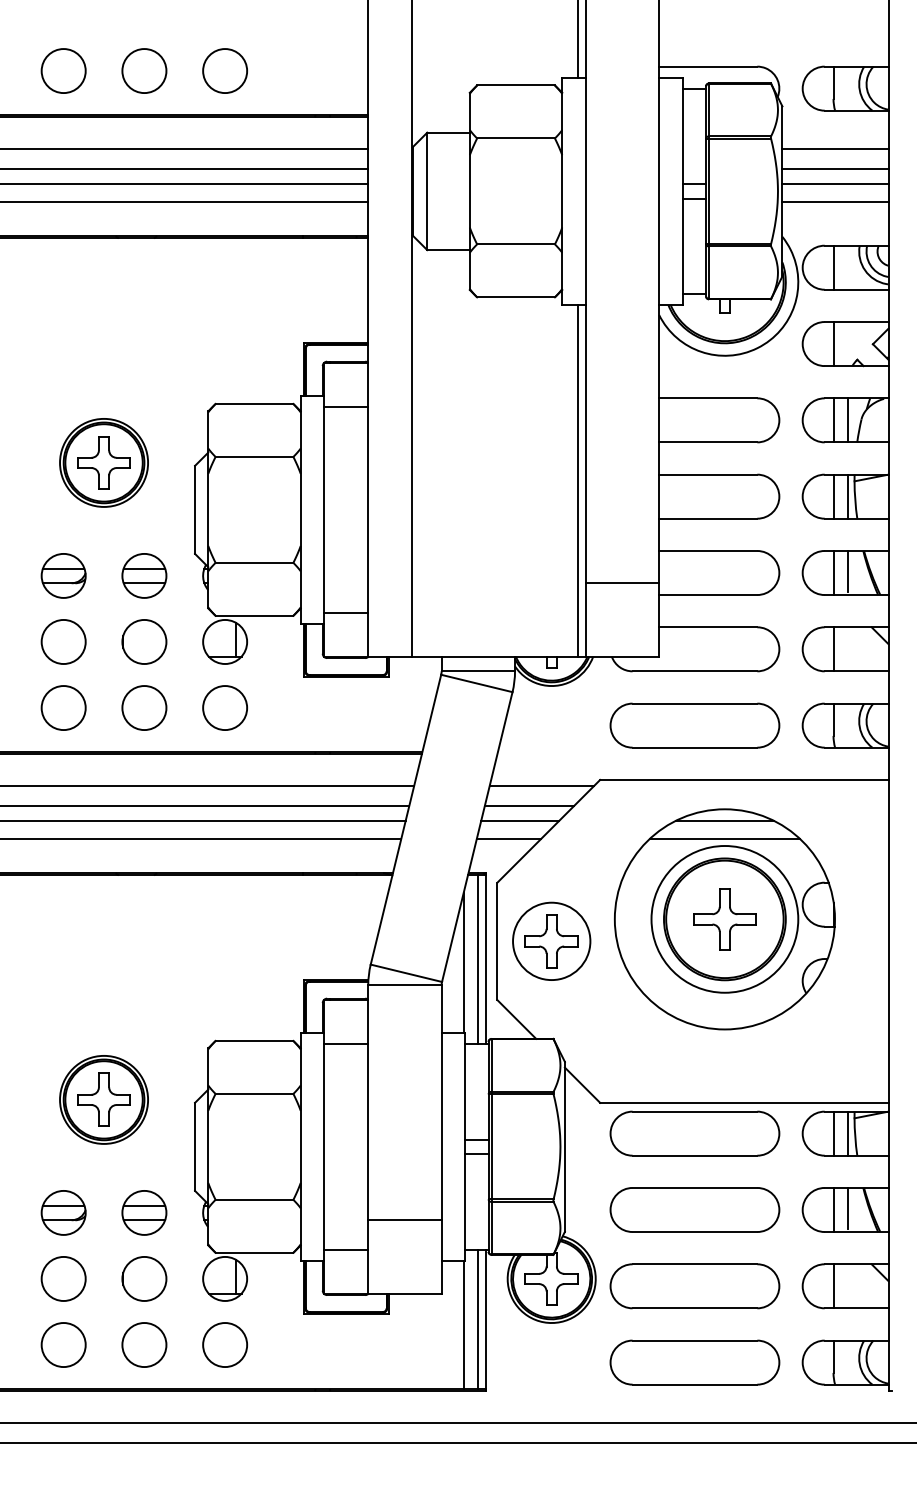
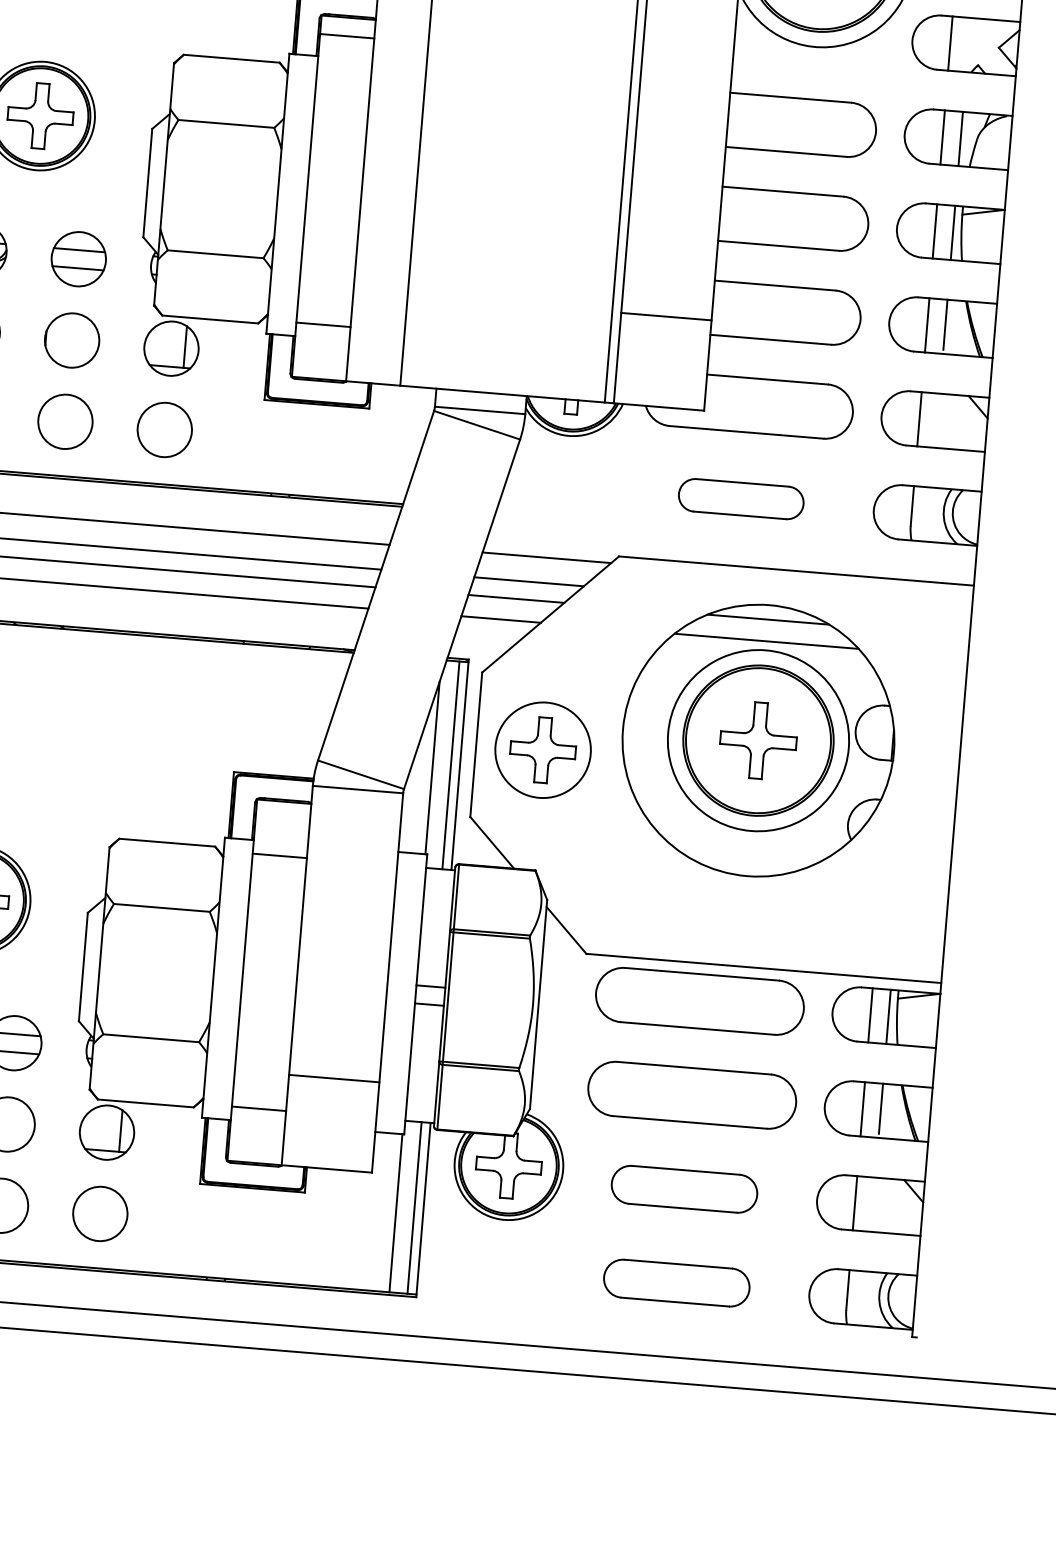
line: (346, 407) -> (347, 36), moved
part: (694, 725) -> (740, 498), size x0.6
part: (694, 1286) -> (683, 1189), size x0.7
part: (694, 1362) -> (676, 1282), size x0.7

